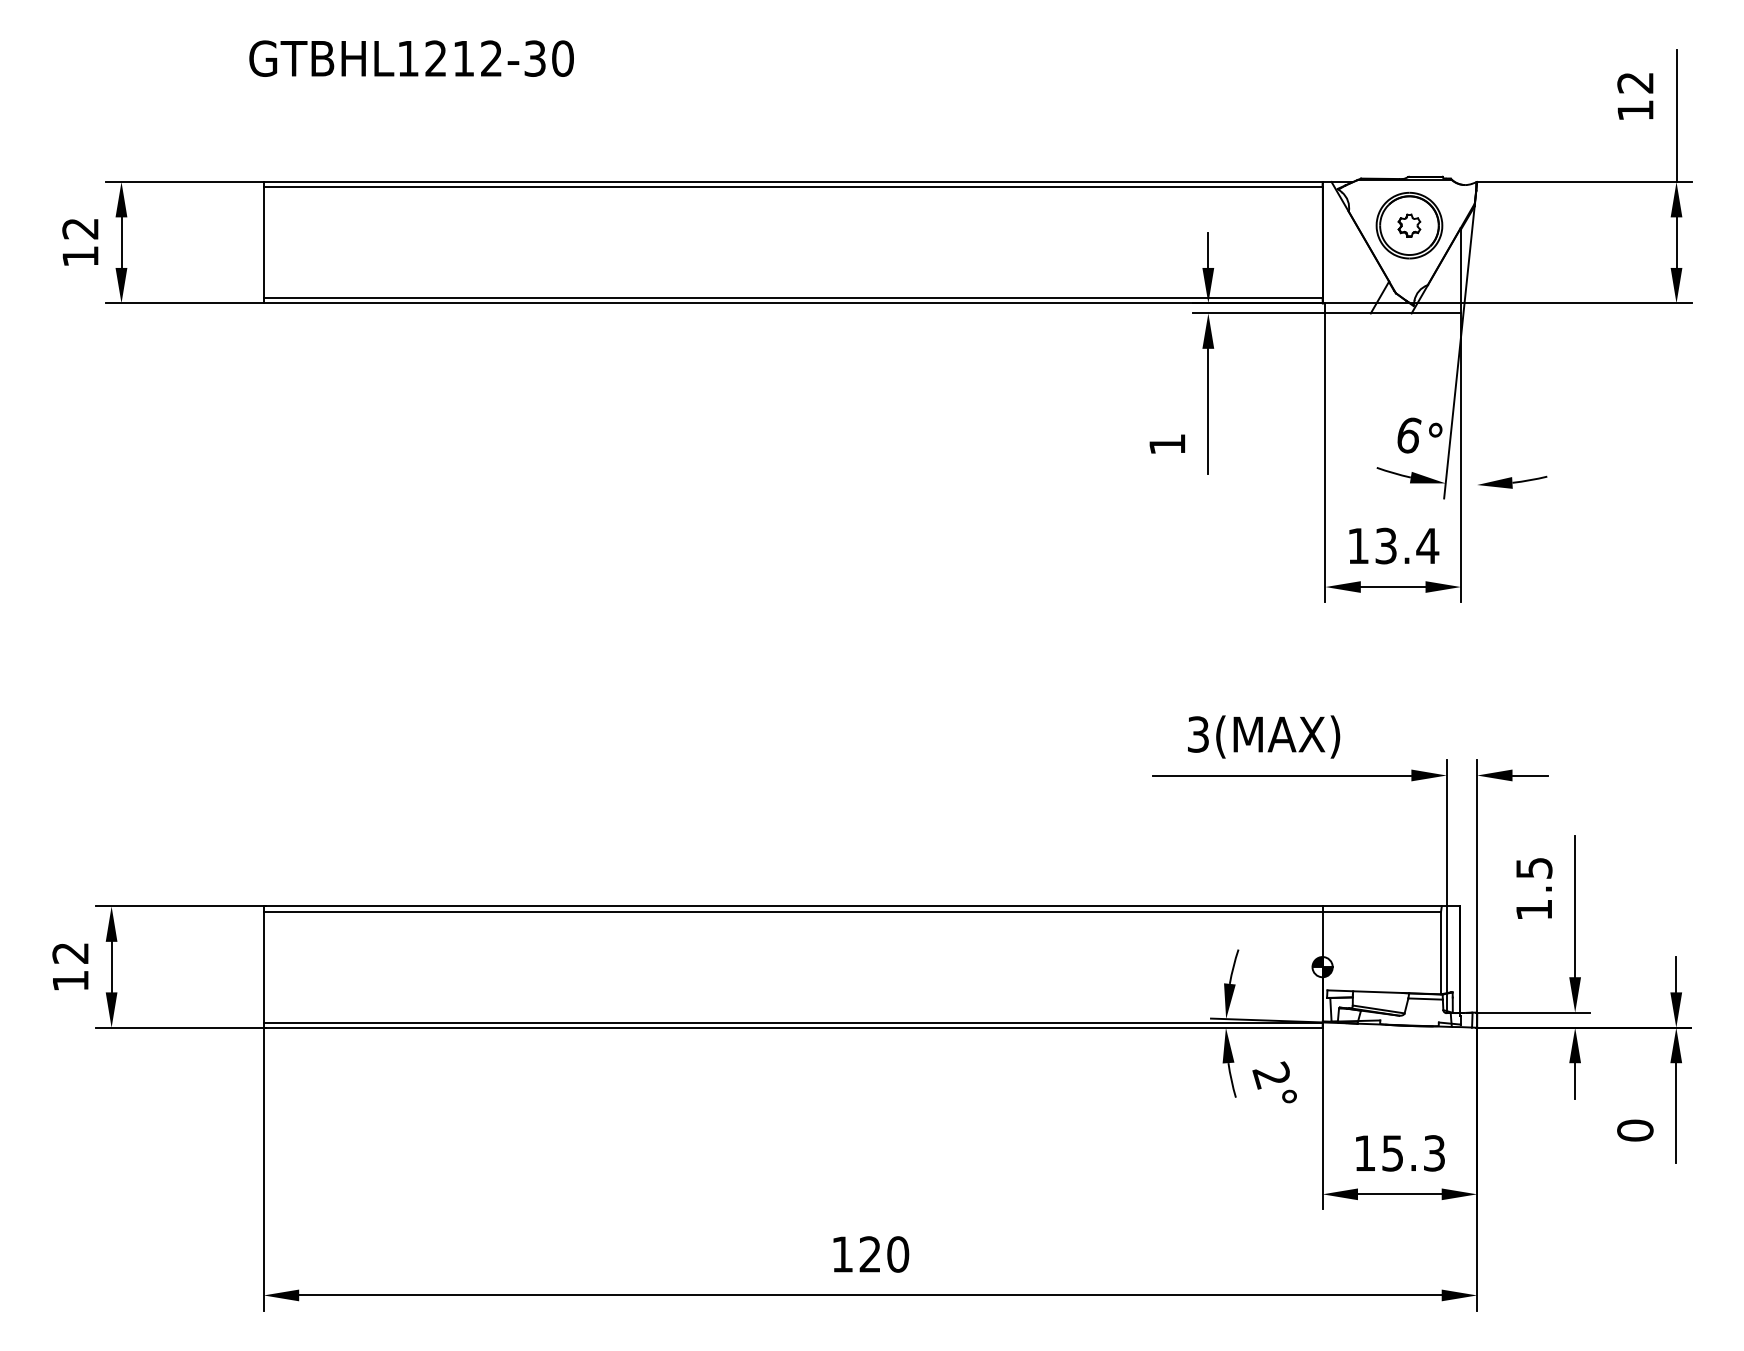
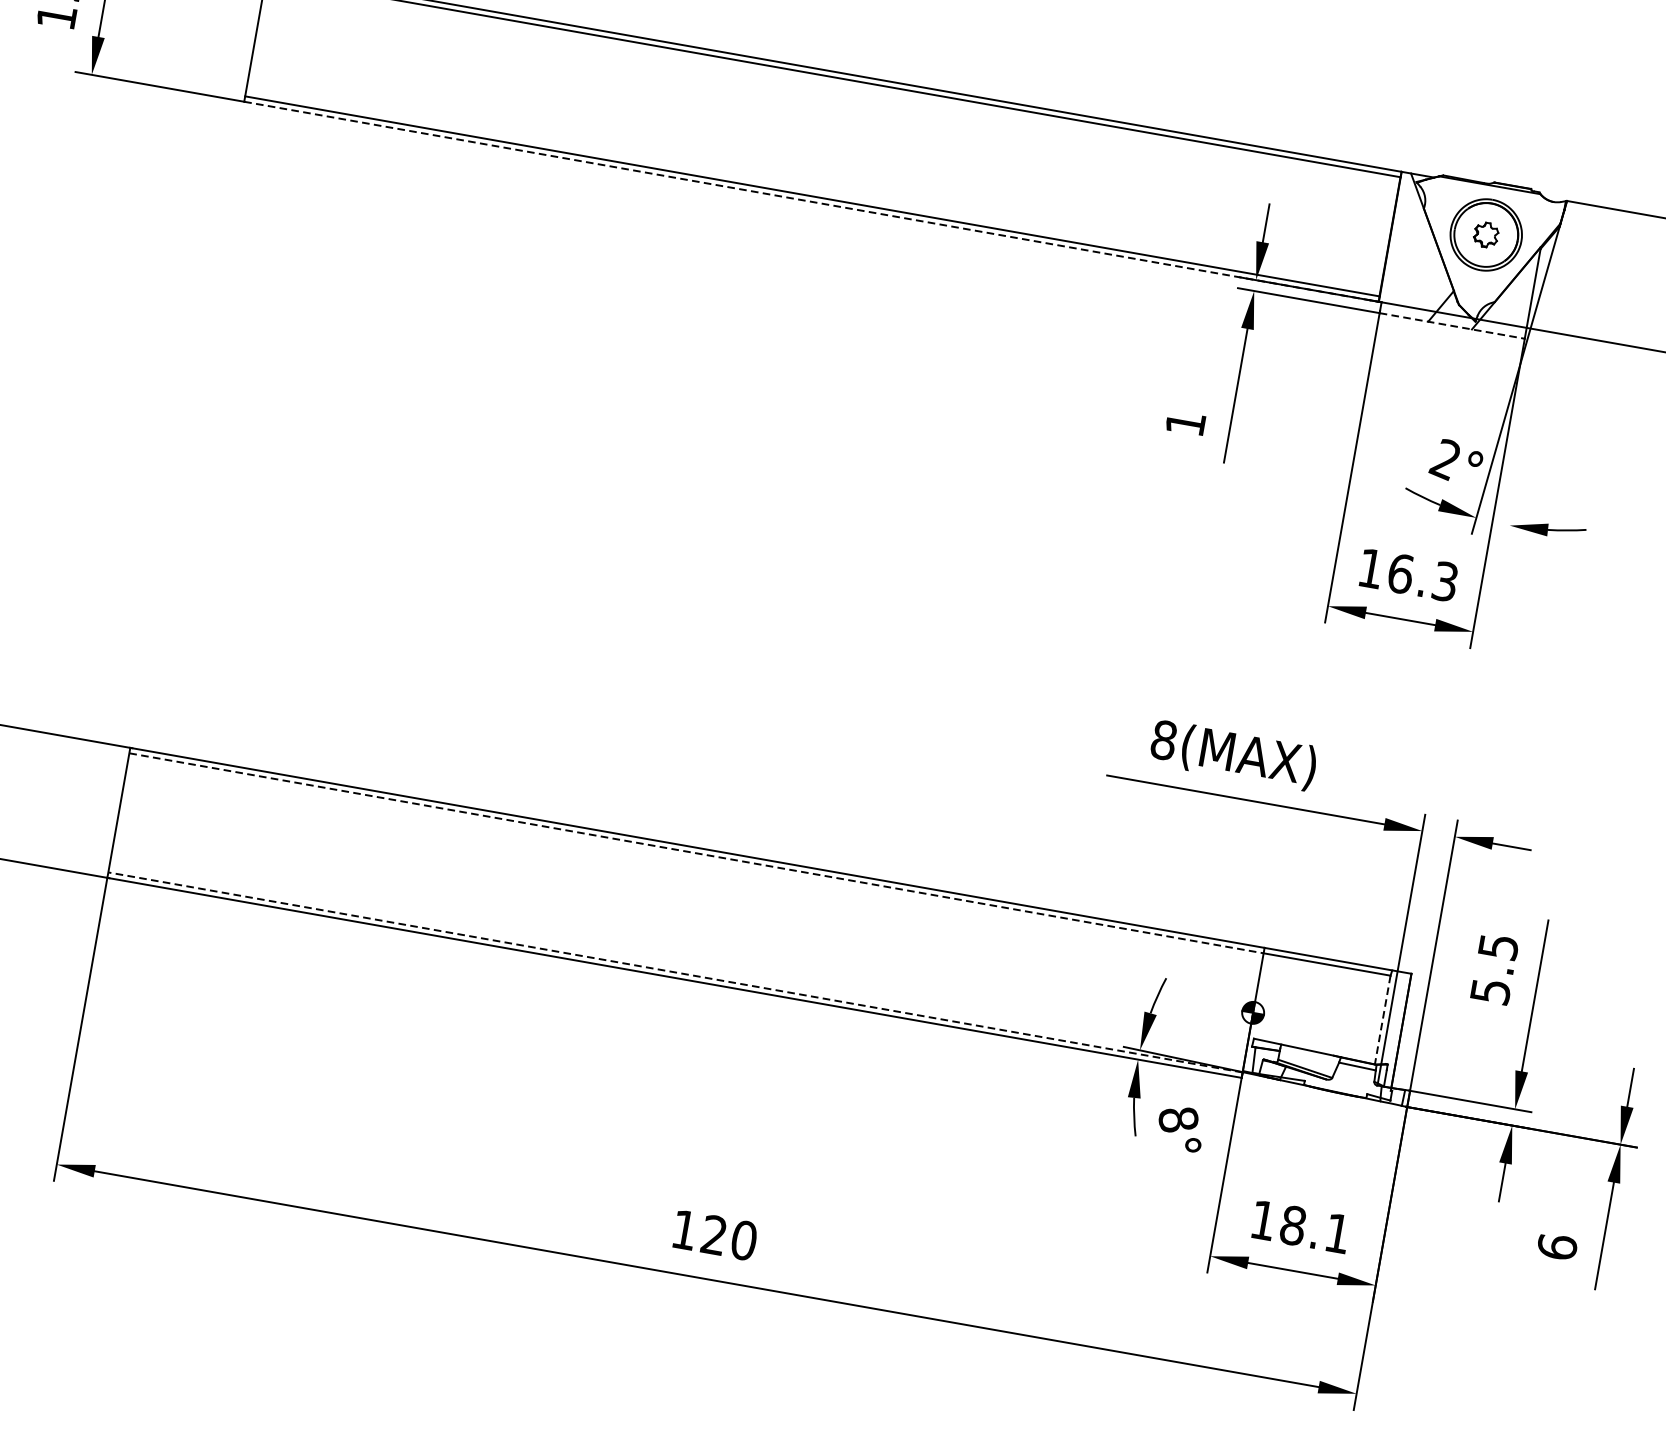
line: (793, 303) -> (811, 202), solid -> dashed
line: (1393, 313) -> (1452, 326), solid -> dashed
text: (1408, 435) -> (1445, 459), 6° -> 2°
text: (1407, 545) -> (1423, 577), 13.4 -> 16.3
text: (1198, 734) -> (1164, 740), 3(MAX) -> 8(MAX)
text: (1534, 909) -> (1491, 991), 1.5 -> 5.5
line: (793, 911) -> (696, 853), solid -> dashed
line: (1441, 953) -> (1383, 1020), solid -> dashed
line: (792, 1022) -> (674, 972), solid -> dashed
text: (1271, 1075) -> (1177, 1119), 2° -> 8°
text: (1635, 1130) -> (1557, 1246), 0 -> 6
text: (1413, 1153) -> (1315, 1229), 15.3 -> 18.1

